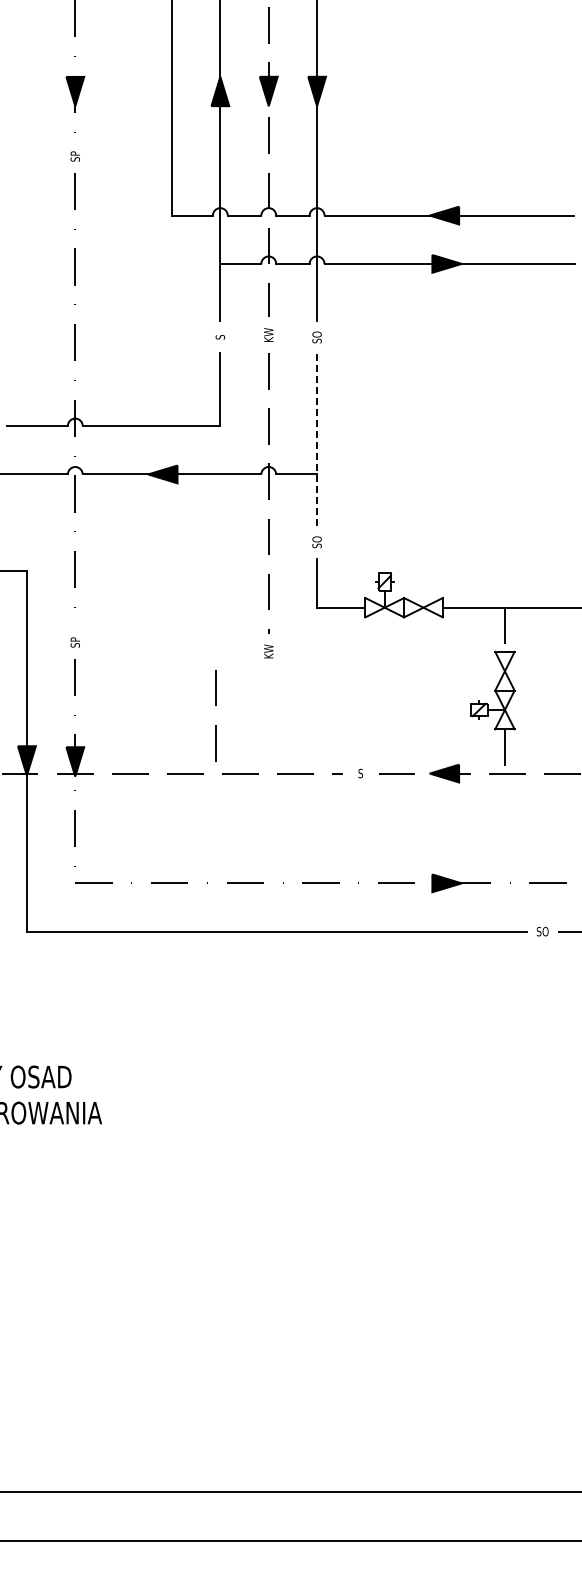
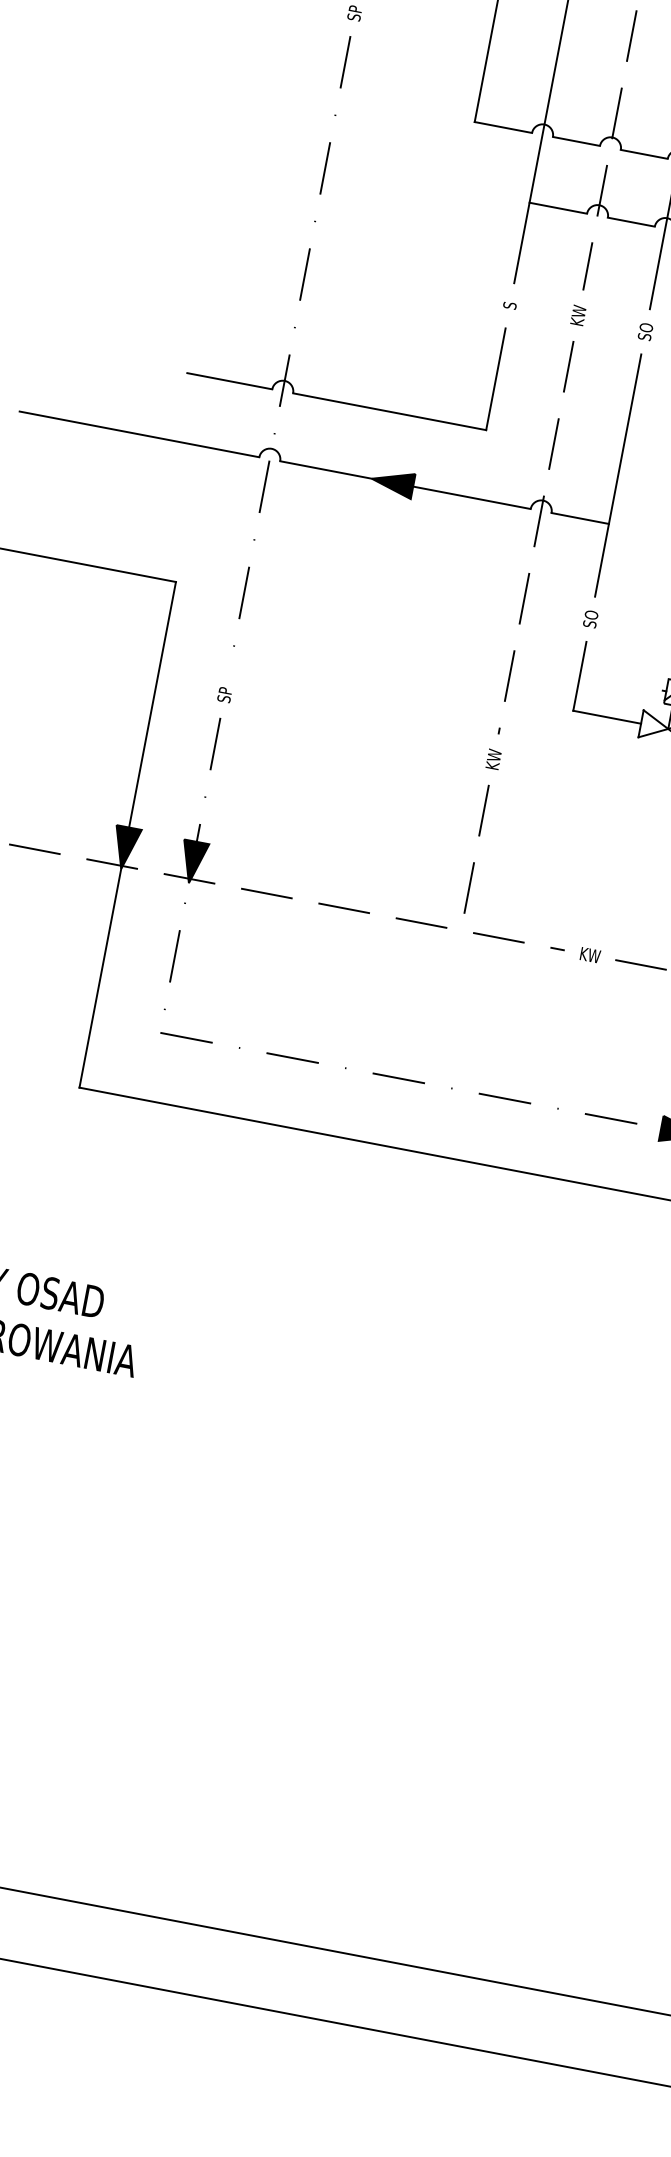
line: (317, 440) -> (618, 476), dashed -> solid
line: (215, 705) -> (478, 835), moved
text: (360, 773) -> (589, 955), S -> KW

